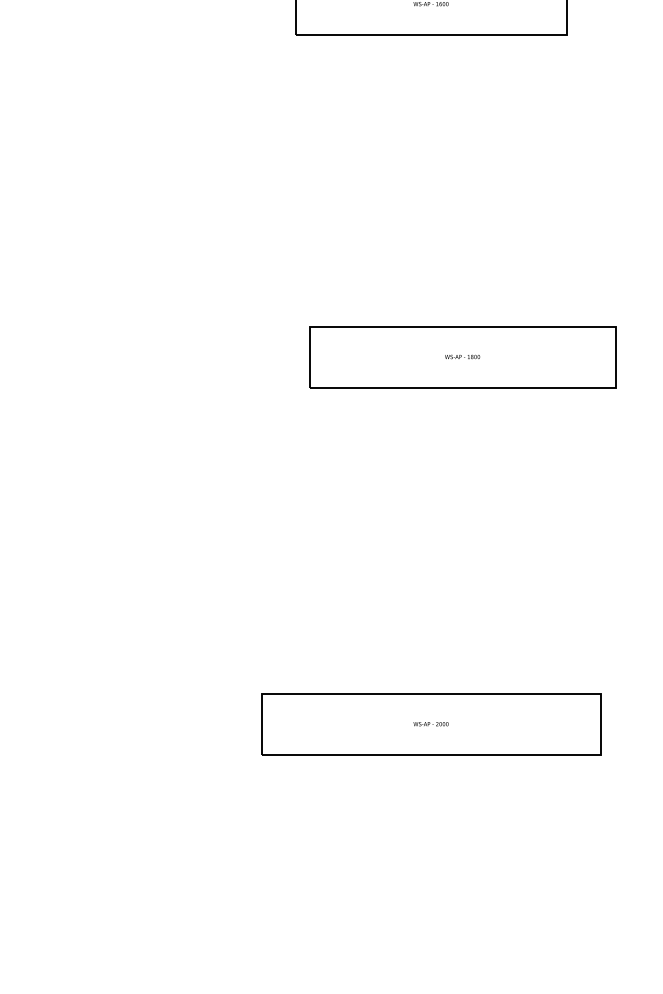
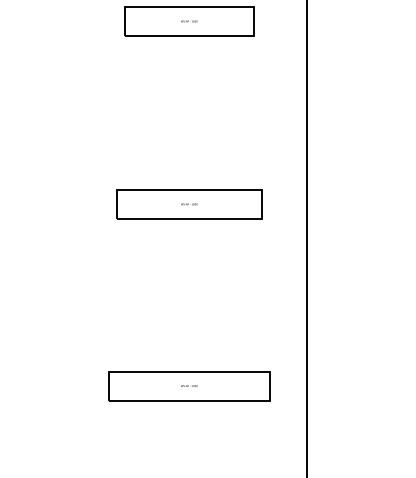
part: (462, 357) -> (189, 204), moved
part: (431, 725) -> (189, 386), moved

